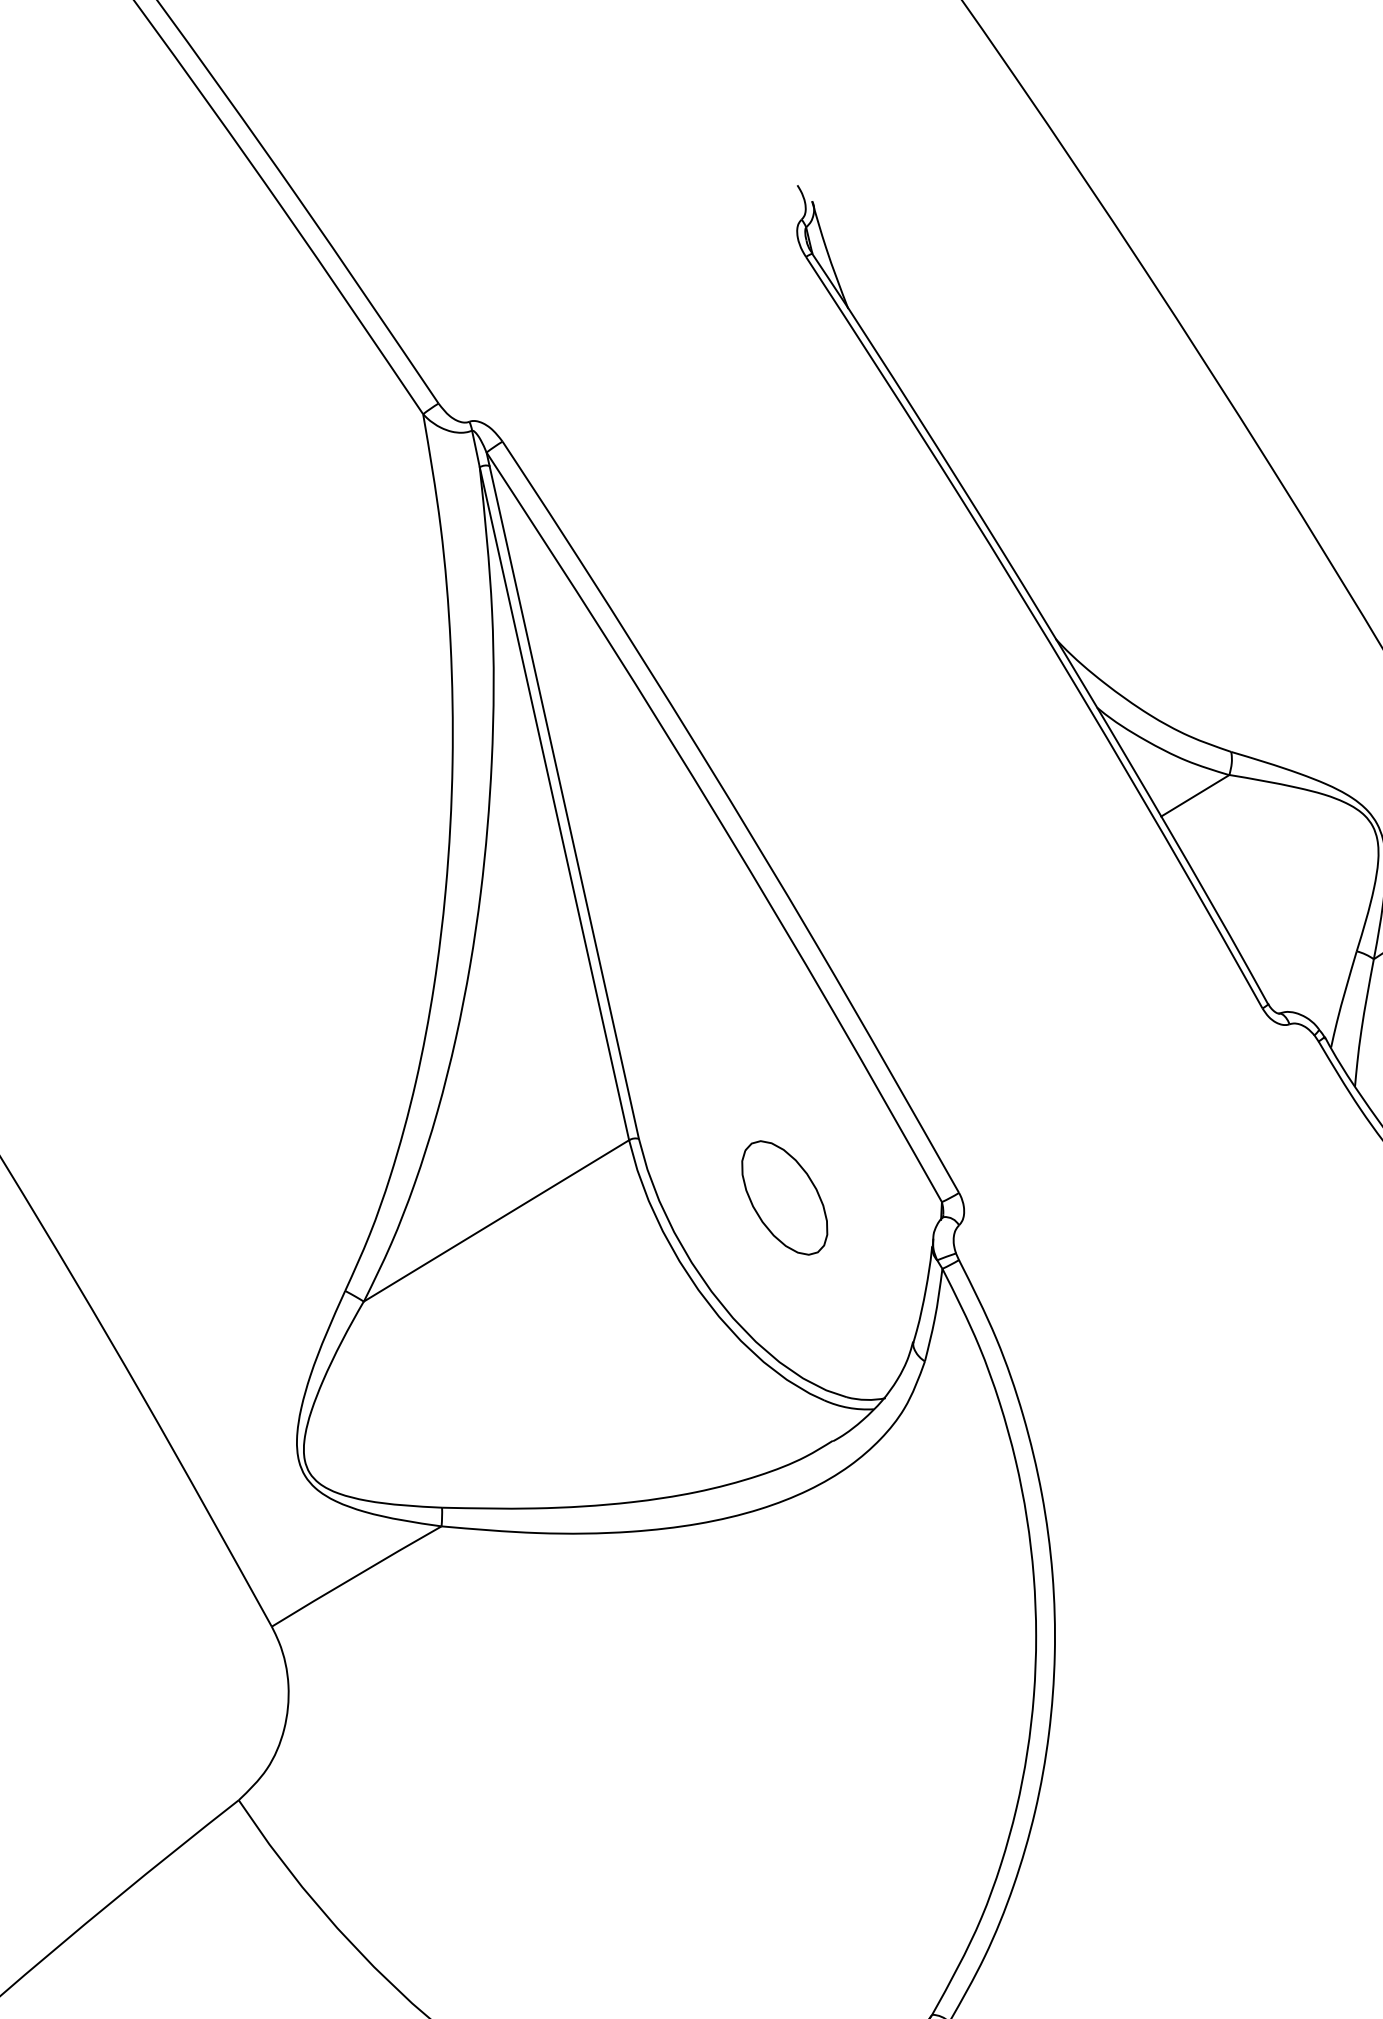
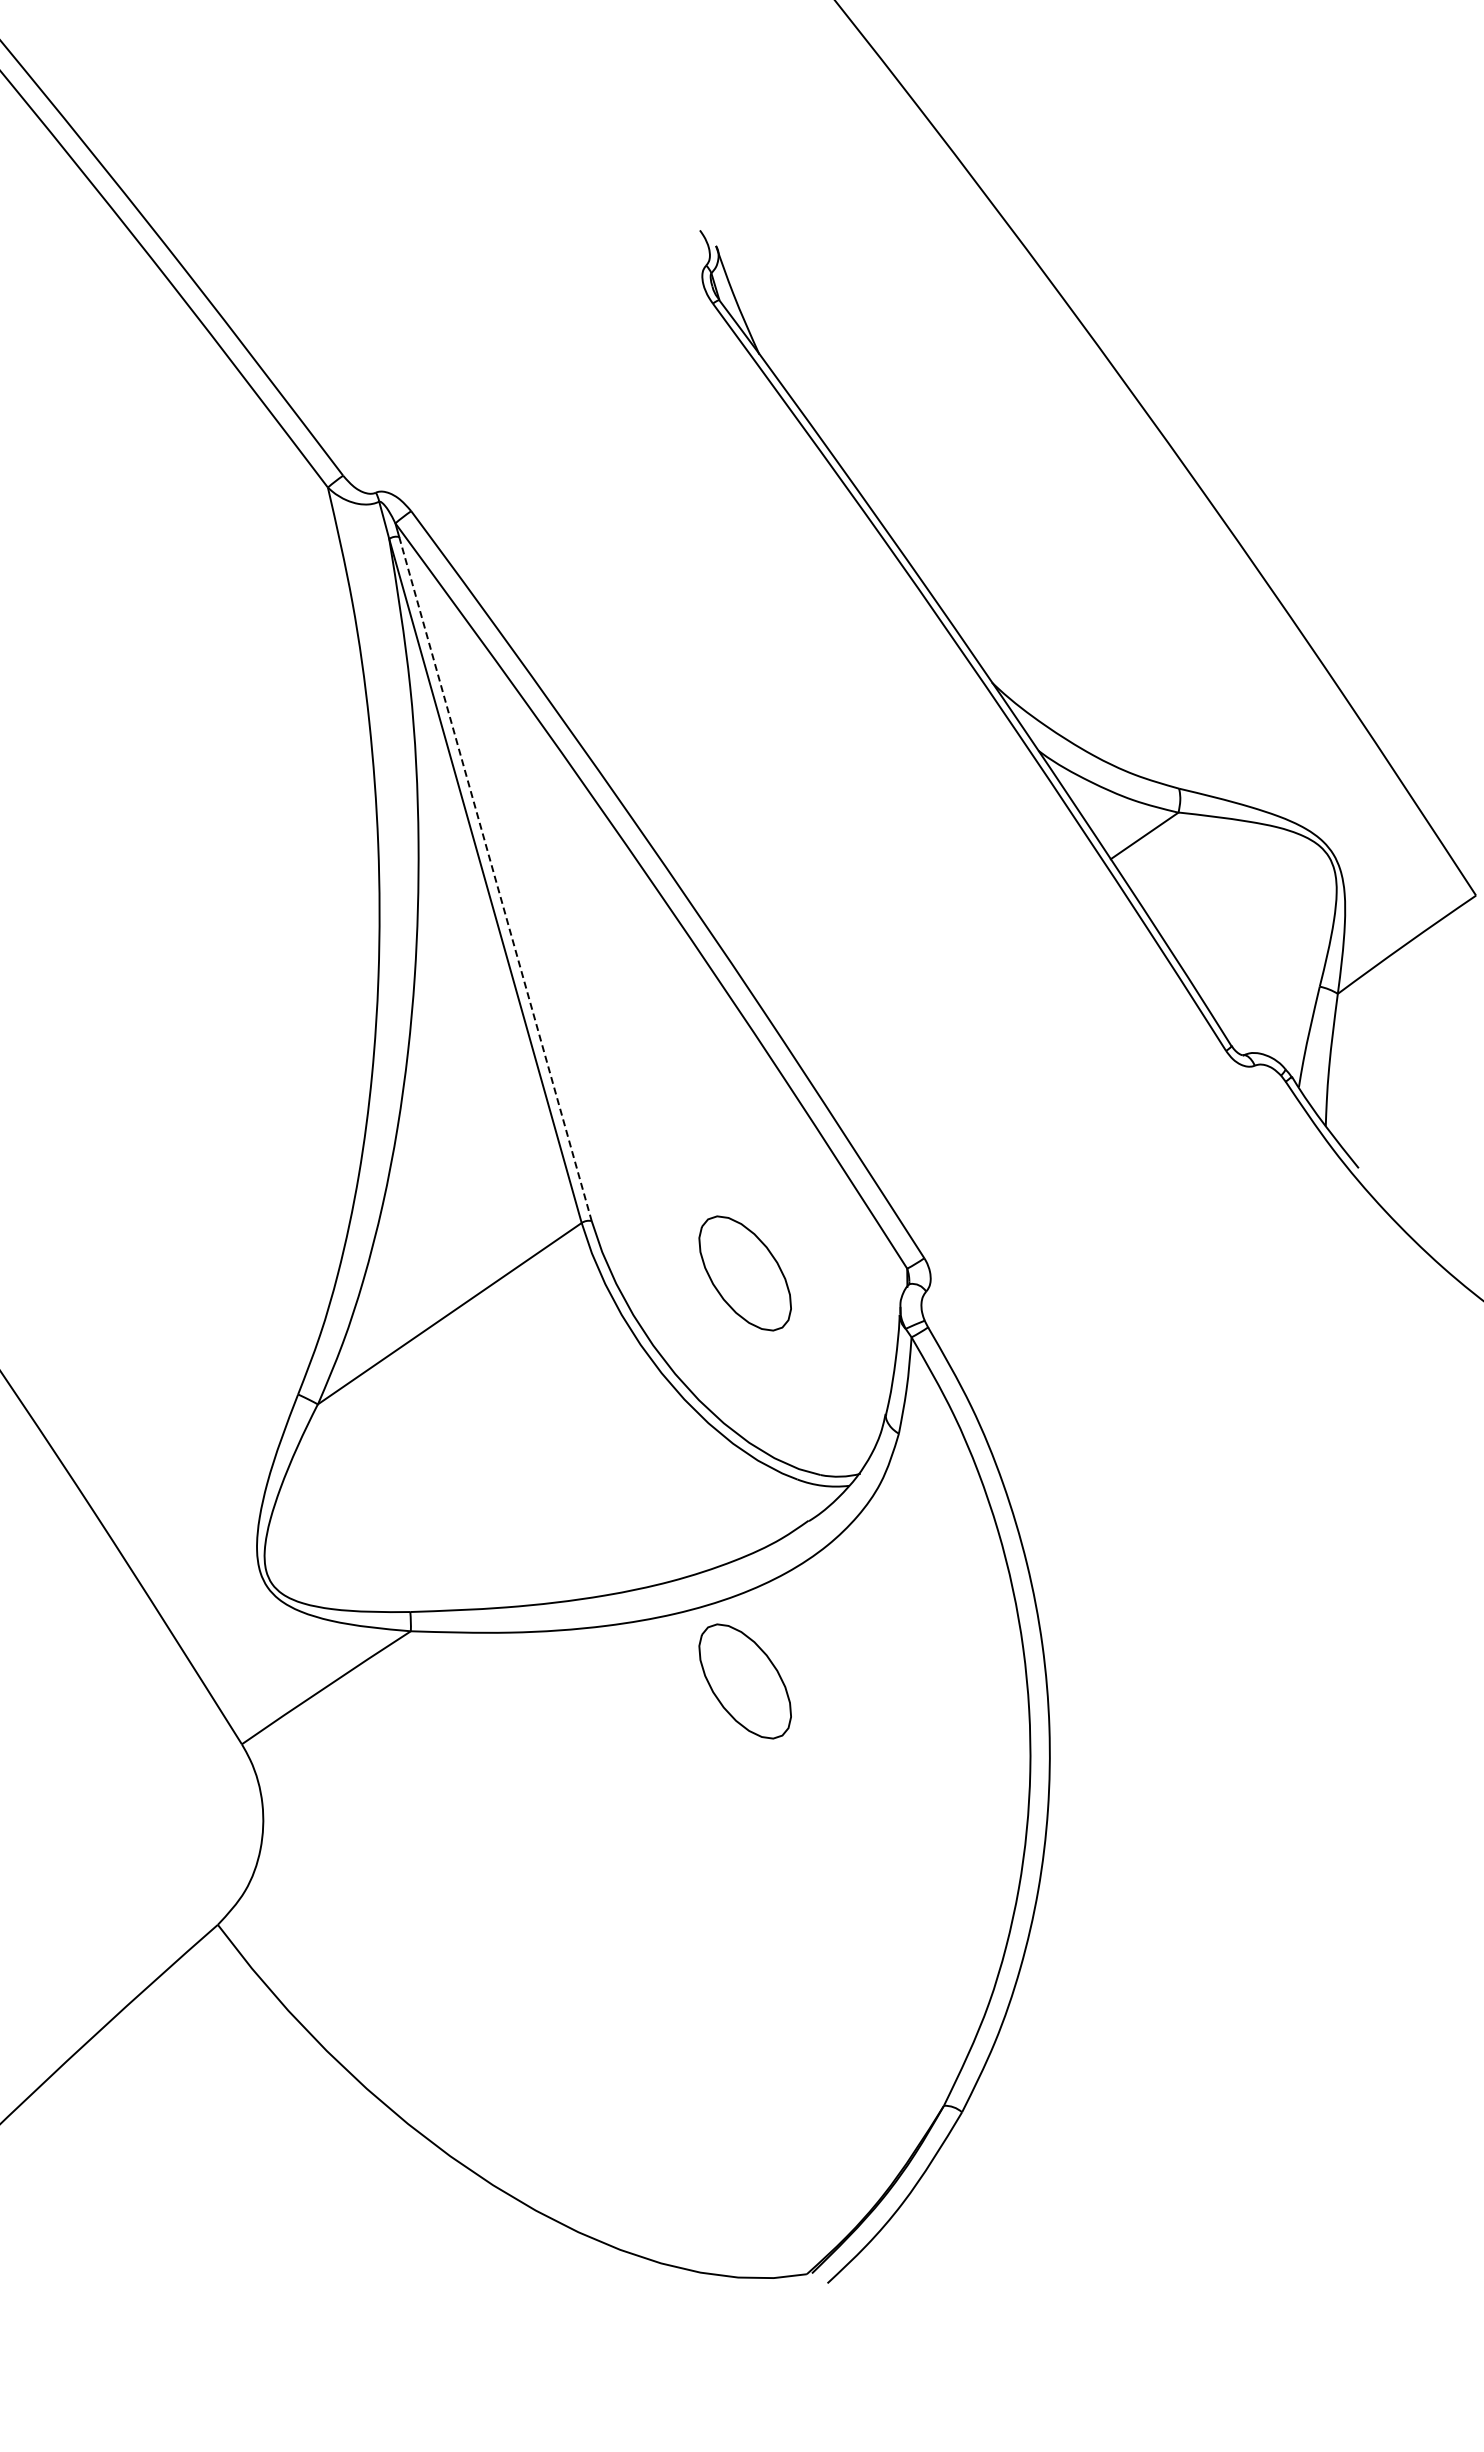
line: (564, 802) -> (495, 879), solid -> dashed
part: (761, 1593) -> (744, 1681), added

